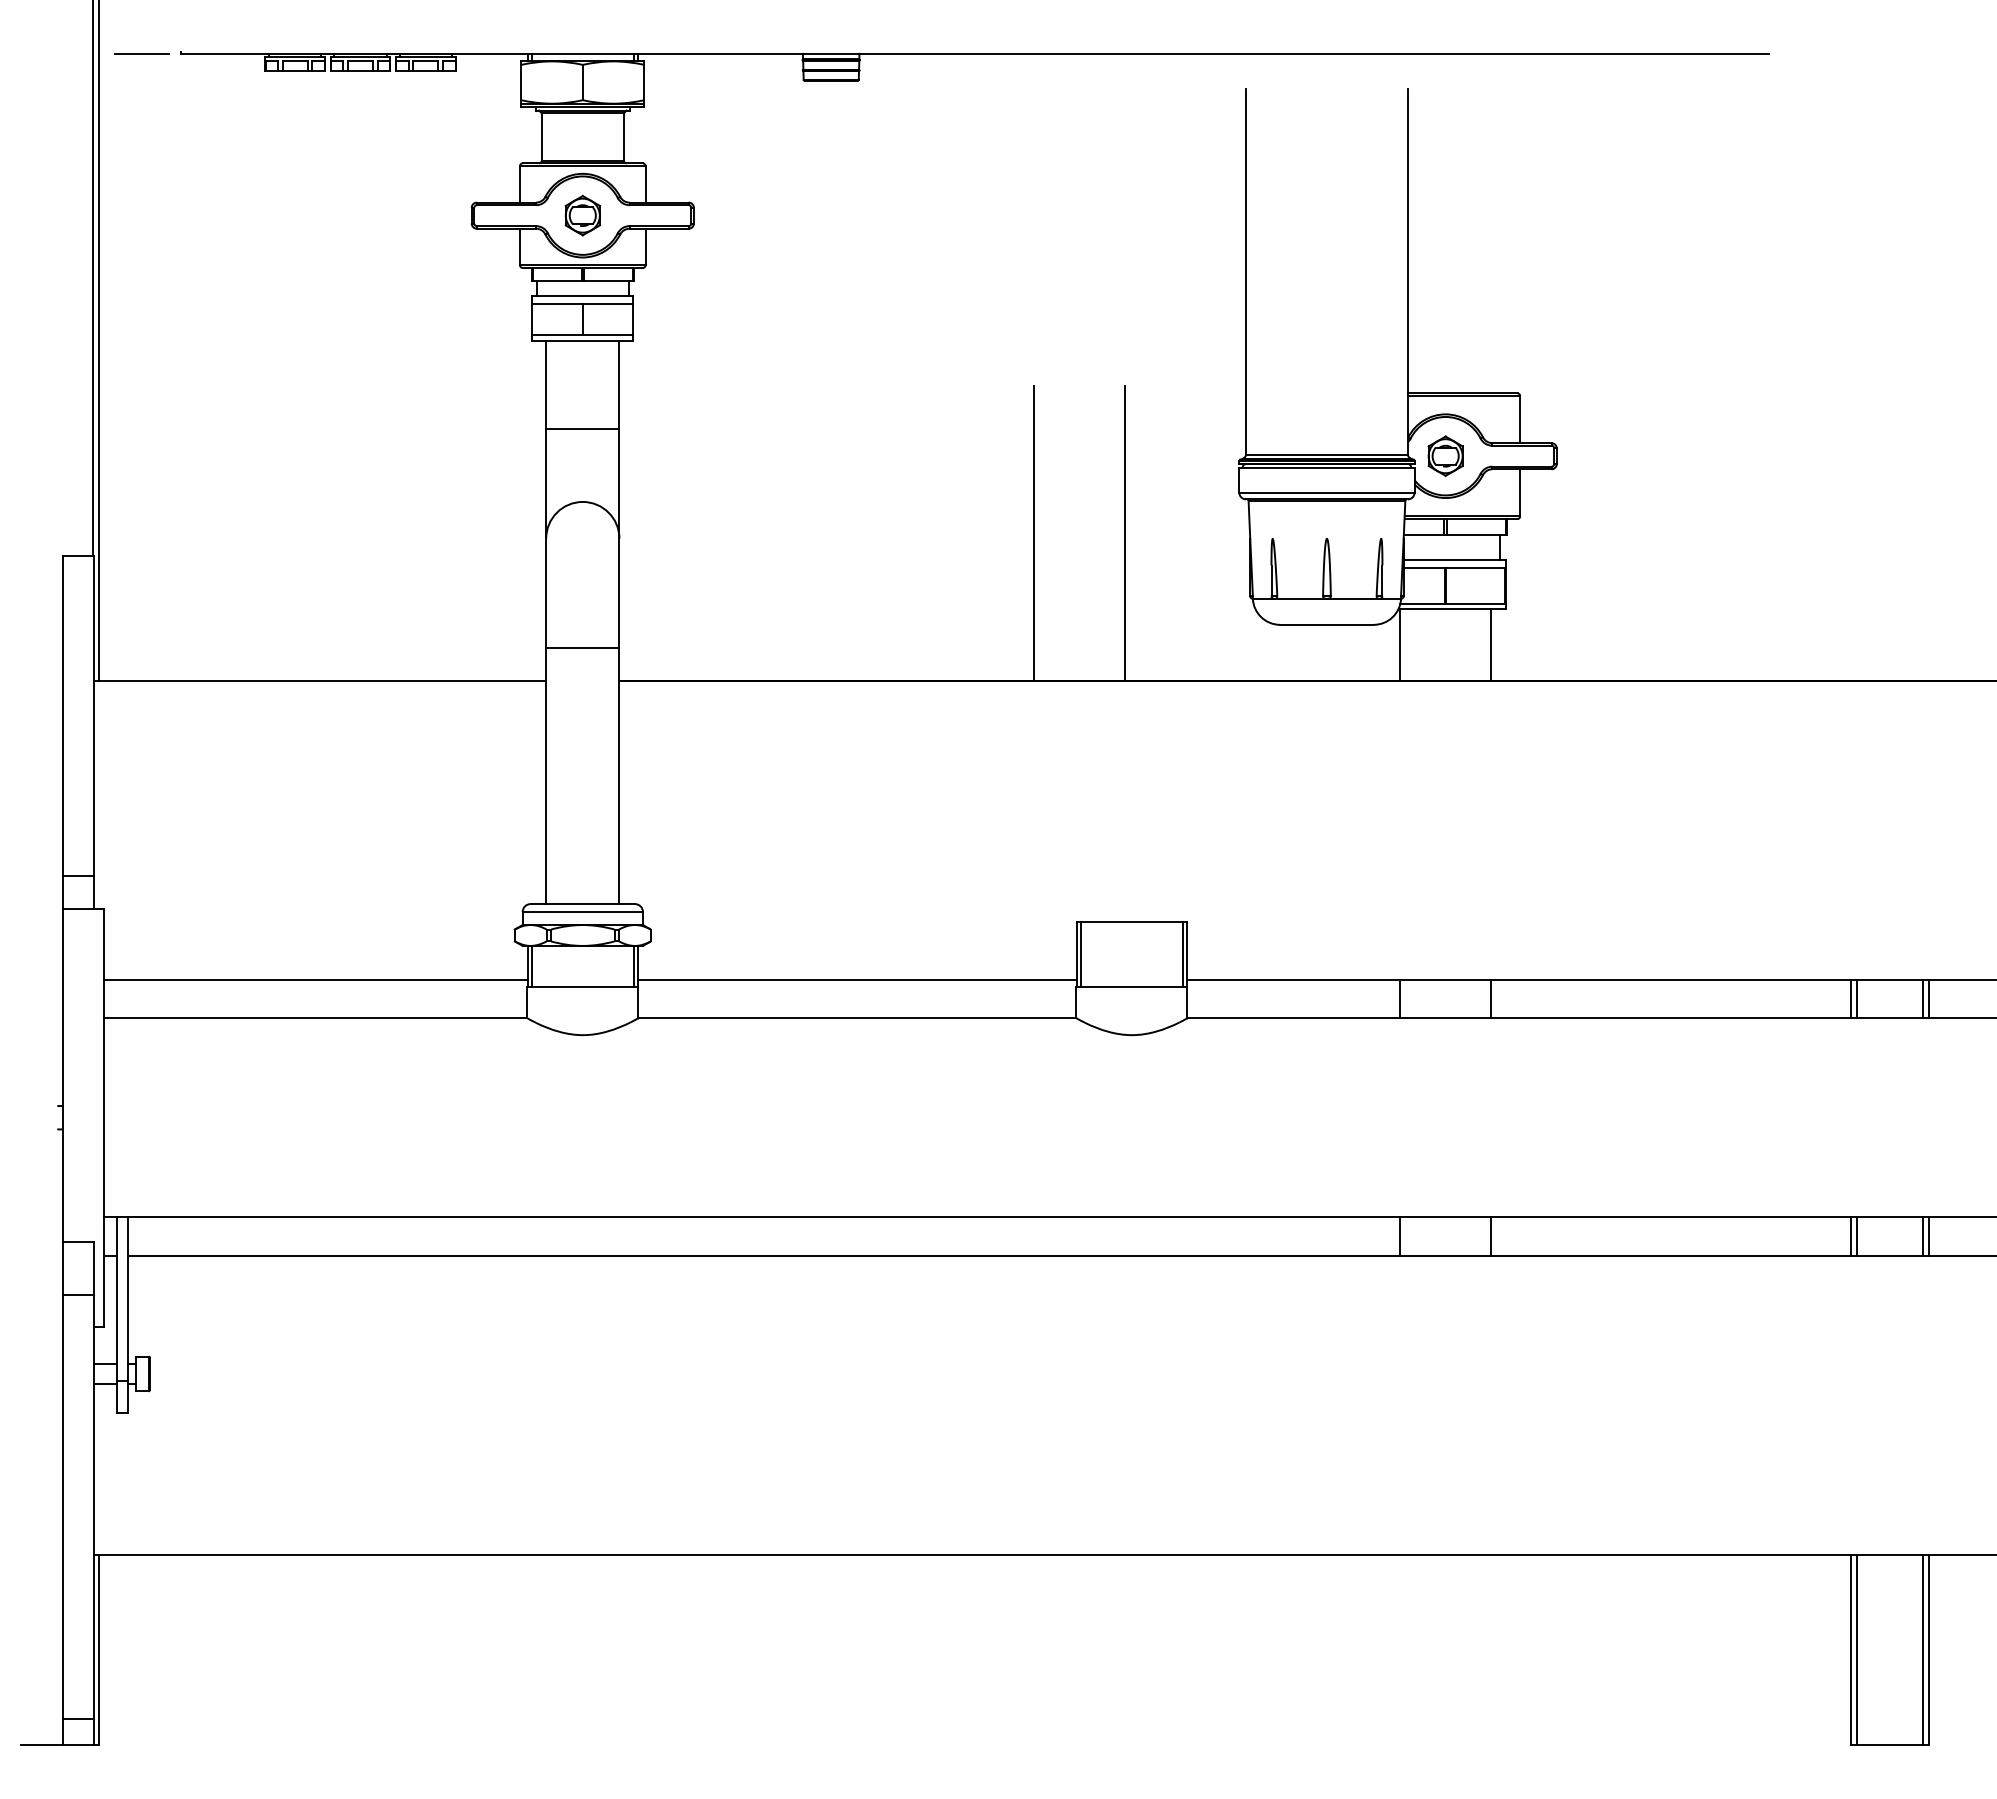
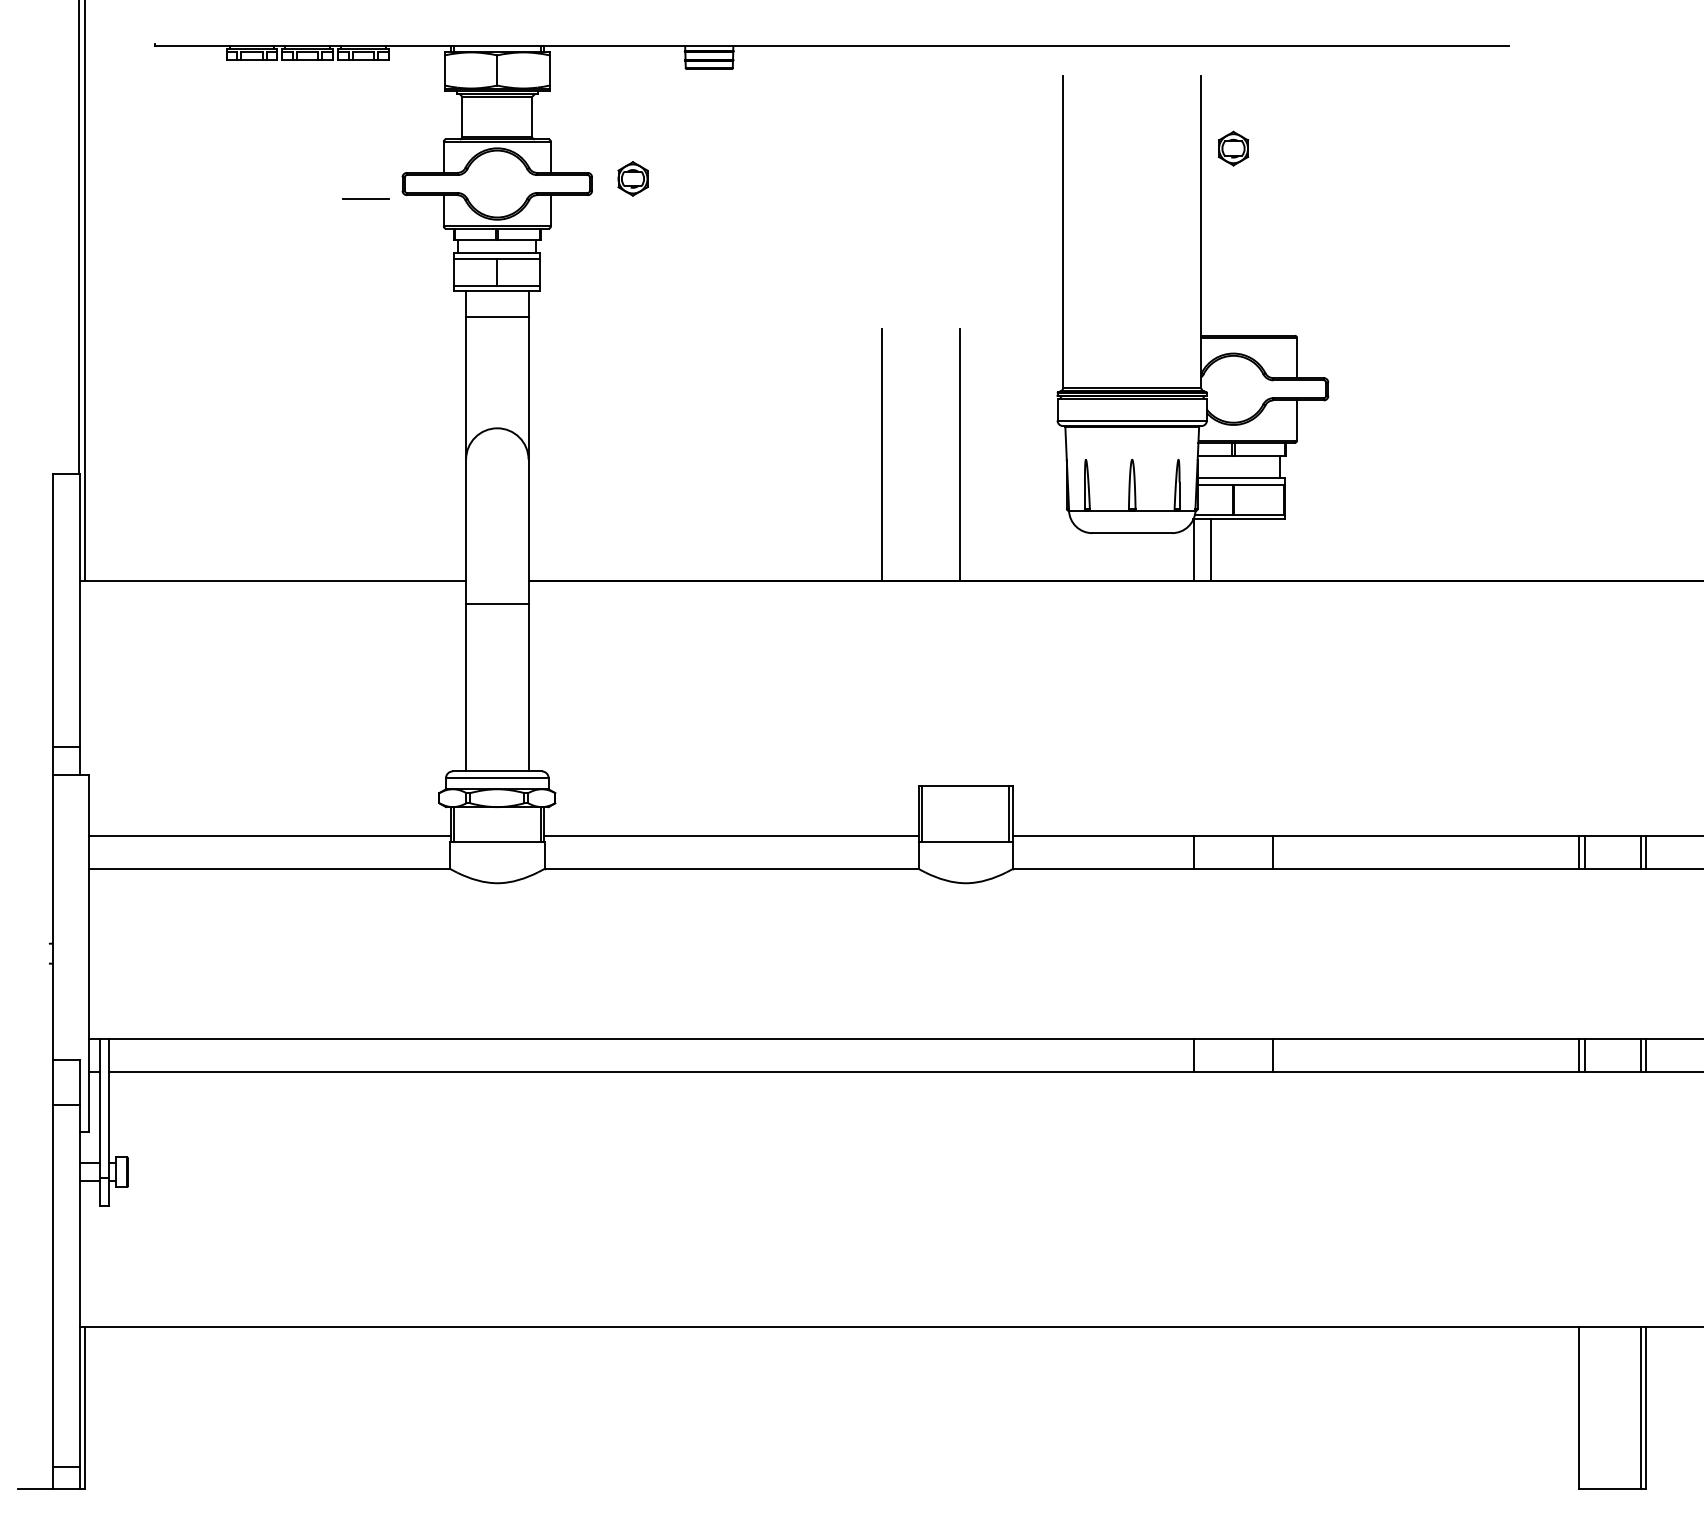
line: (141, 53) -> (365, 198), moved
part: (582, 215) -> (632, 178), moved
line: (582, 428) -> (497, 317), moved
part: (1445, 455) -> (1233, 148), moved
line: (1491, 644) -> (1211, 549), moved
line: (582, 648) -> (497, 604), moved
line: (1857, 1649) -> (1584, 1407), removed

